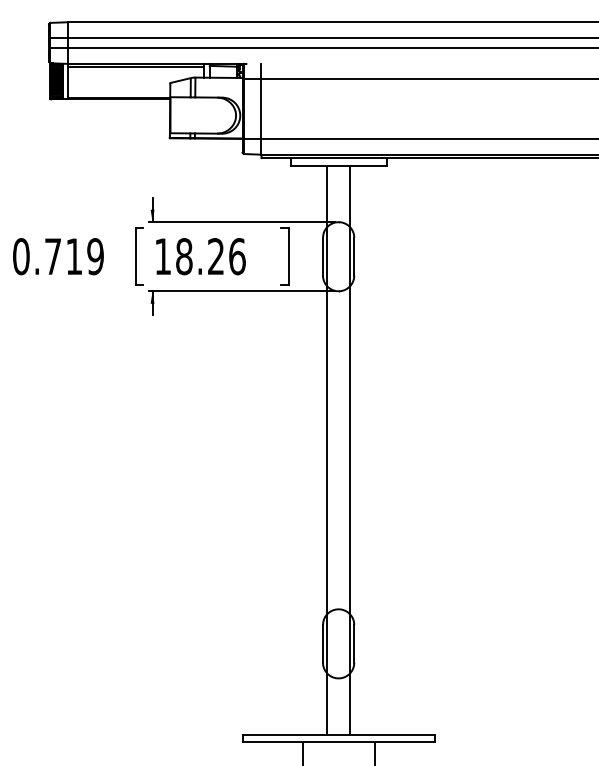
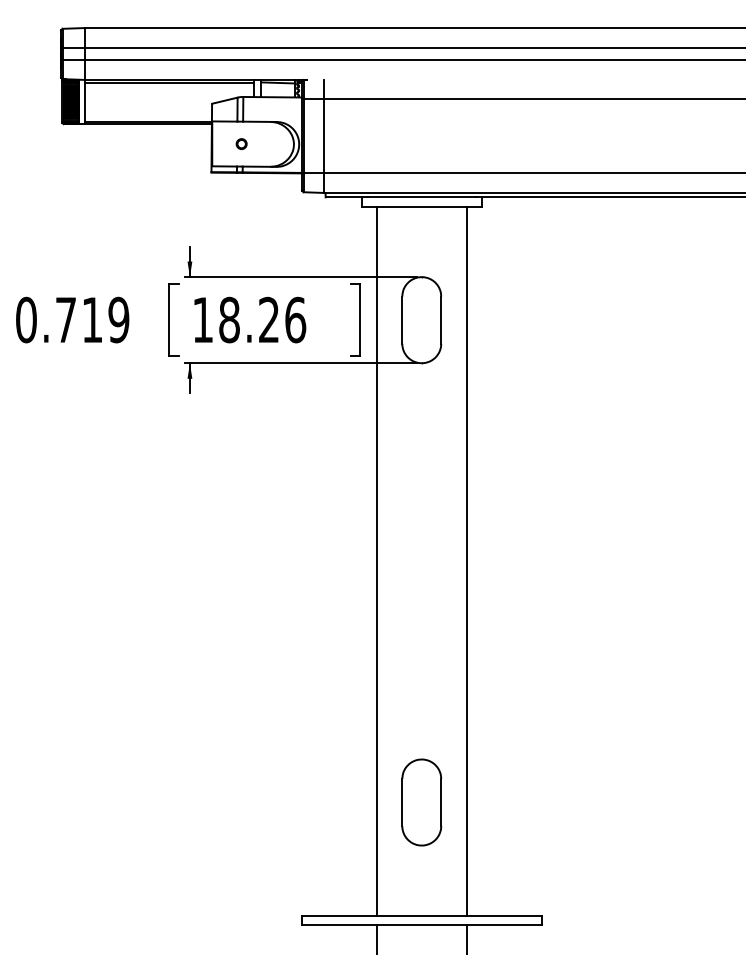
part: (193, 114) -> (241, 143), added
line: (327, 449) -> (376, 560), moved
line: (349, 449) -> (466, 560), moved

